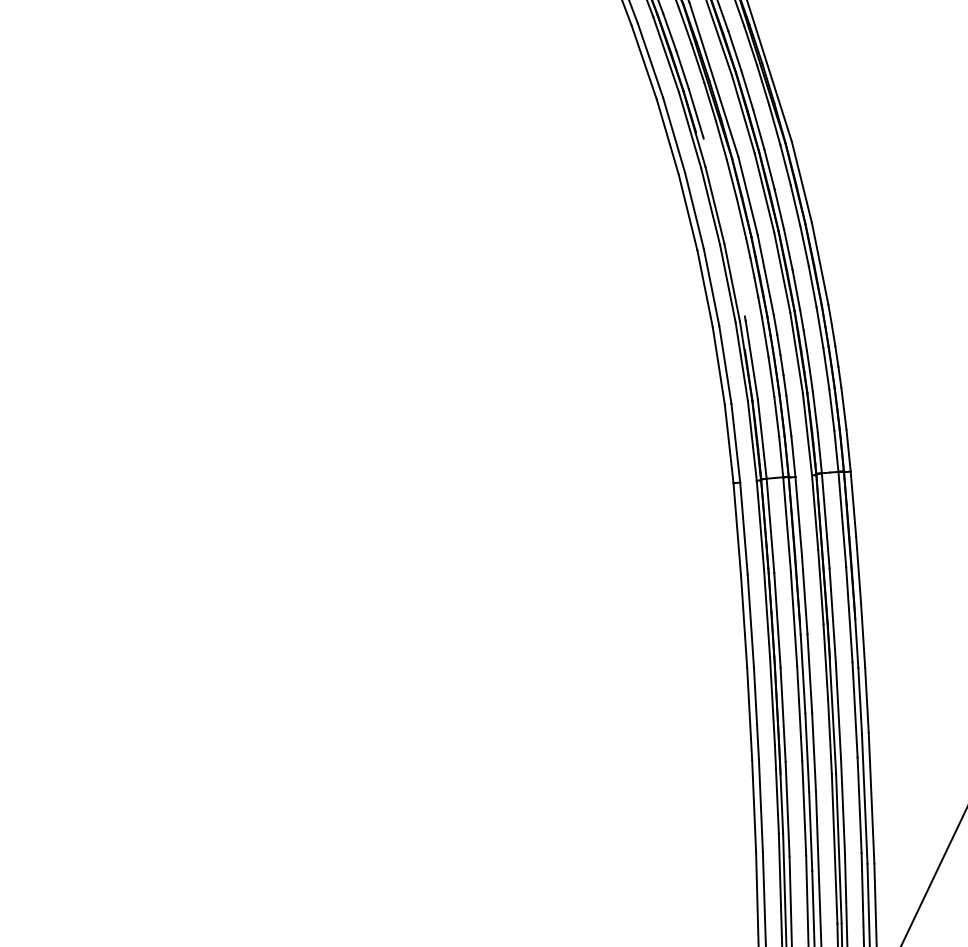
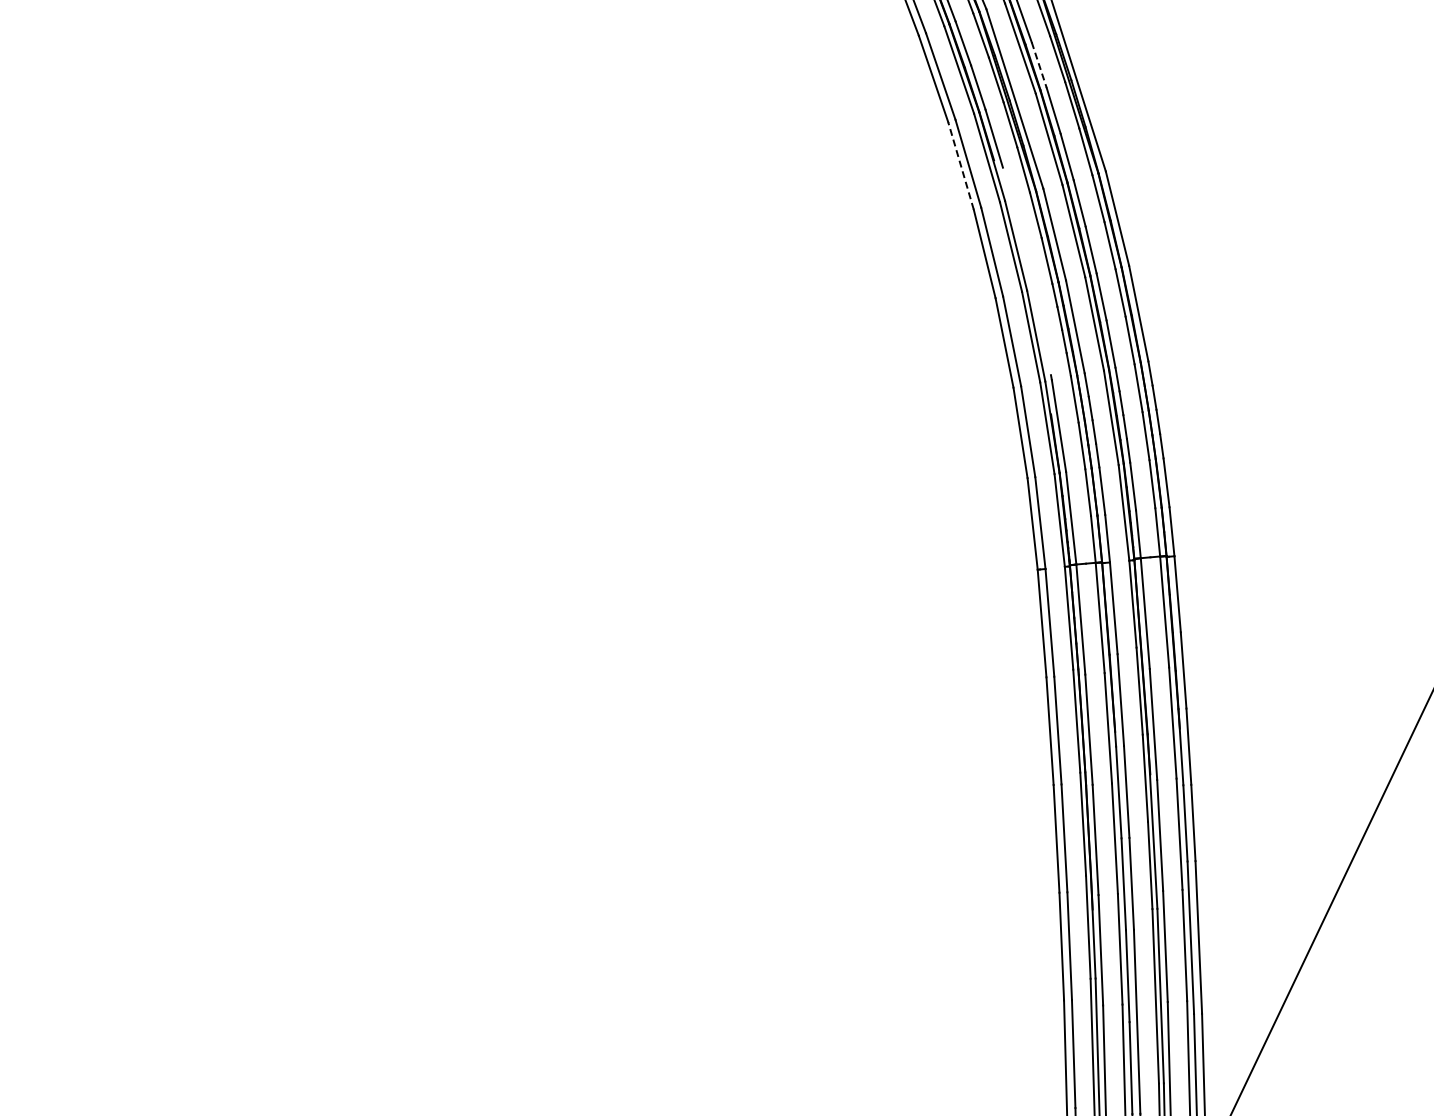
line: (735, 51) -> (1039, 65), solid -> dashed
line: (668, 136) -> (961, 165), solid -> dashed

